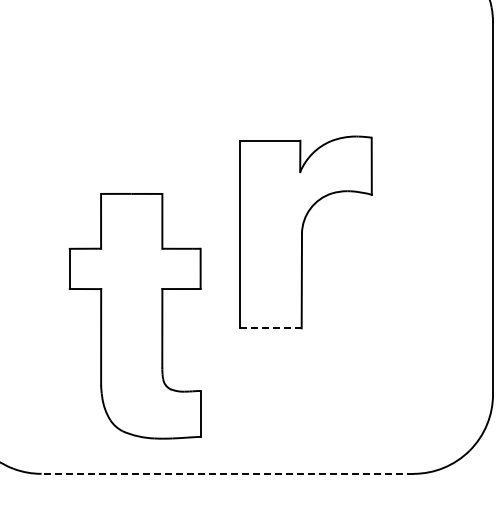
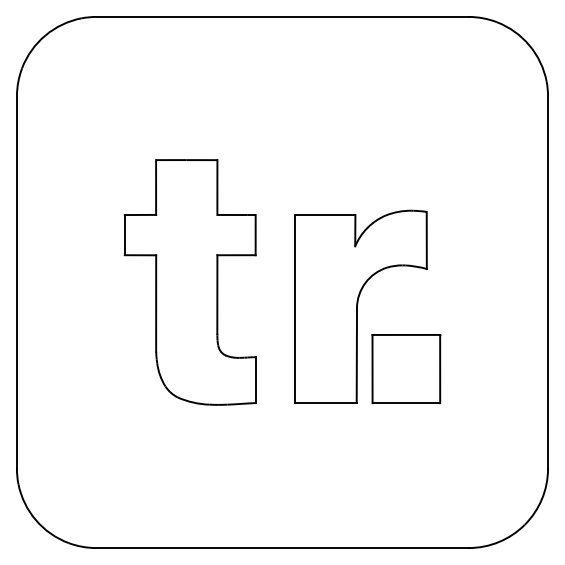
part: (351, 295) -> (406, 369), added
part: (134, 316) -> (189, 282), moved
line: (271, 328) -> (326, 402), dashed -> solid
line: (227, 474) -> (282, 548), dashed -> solid

